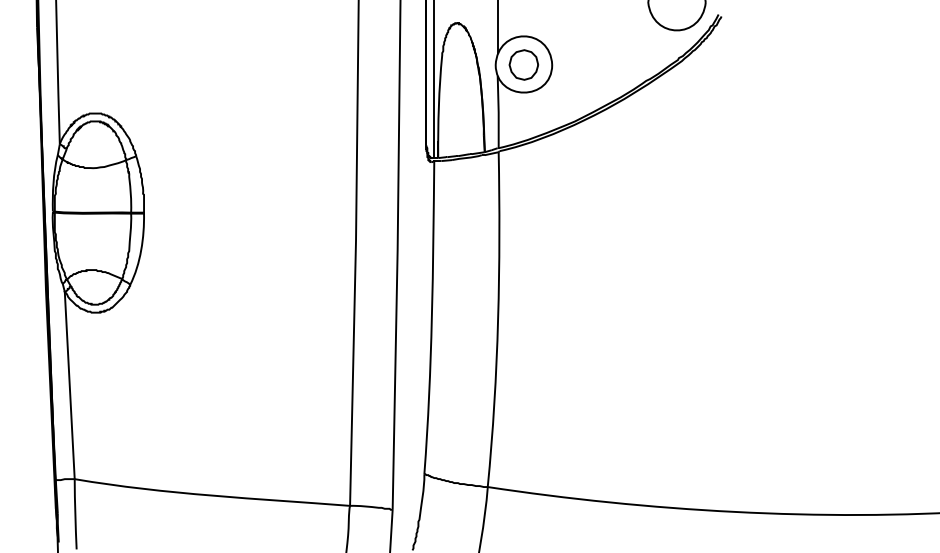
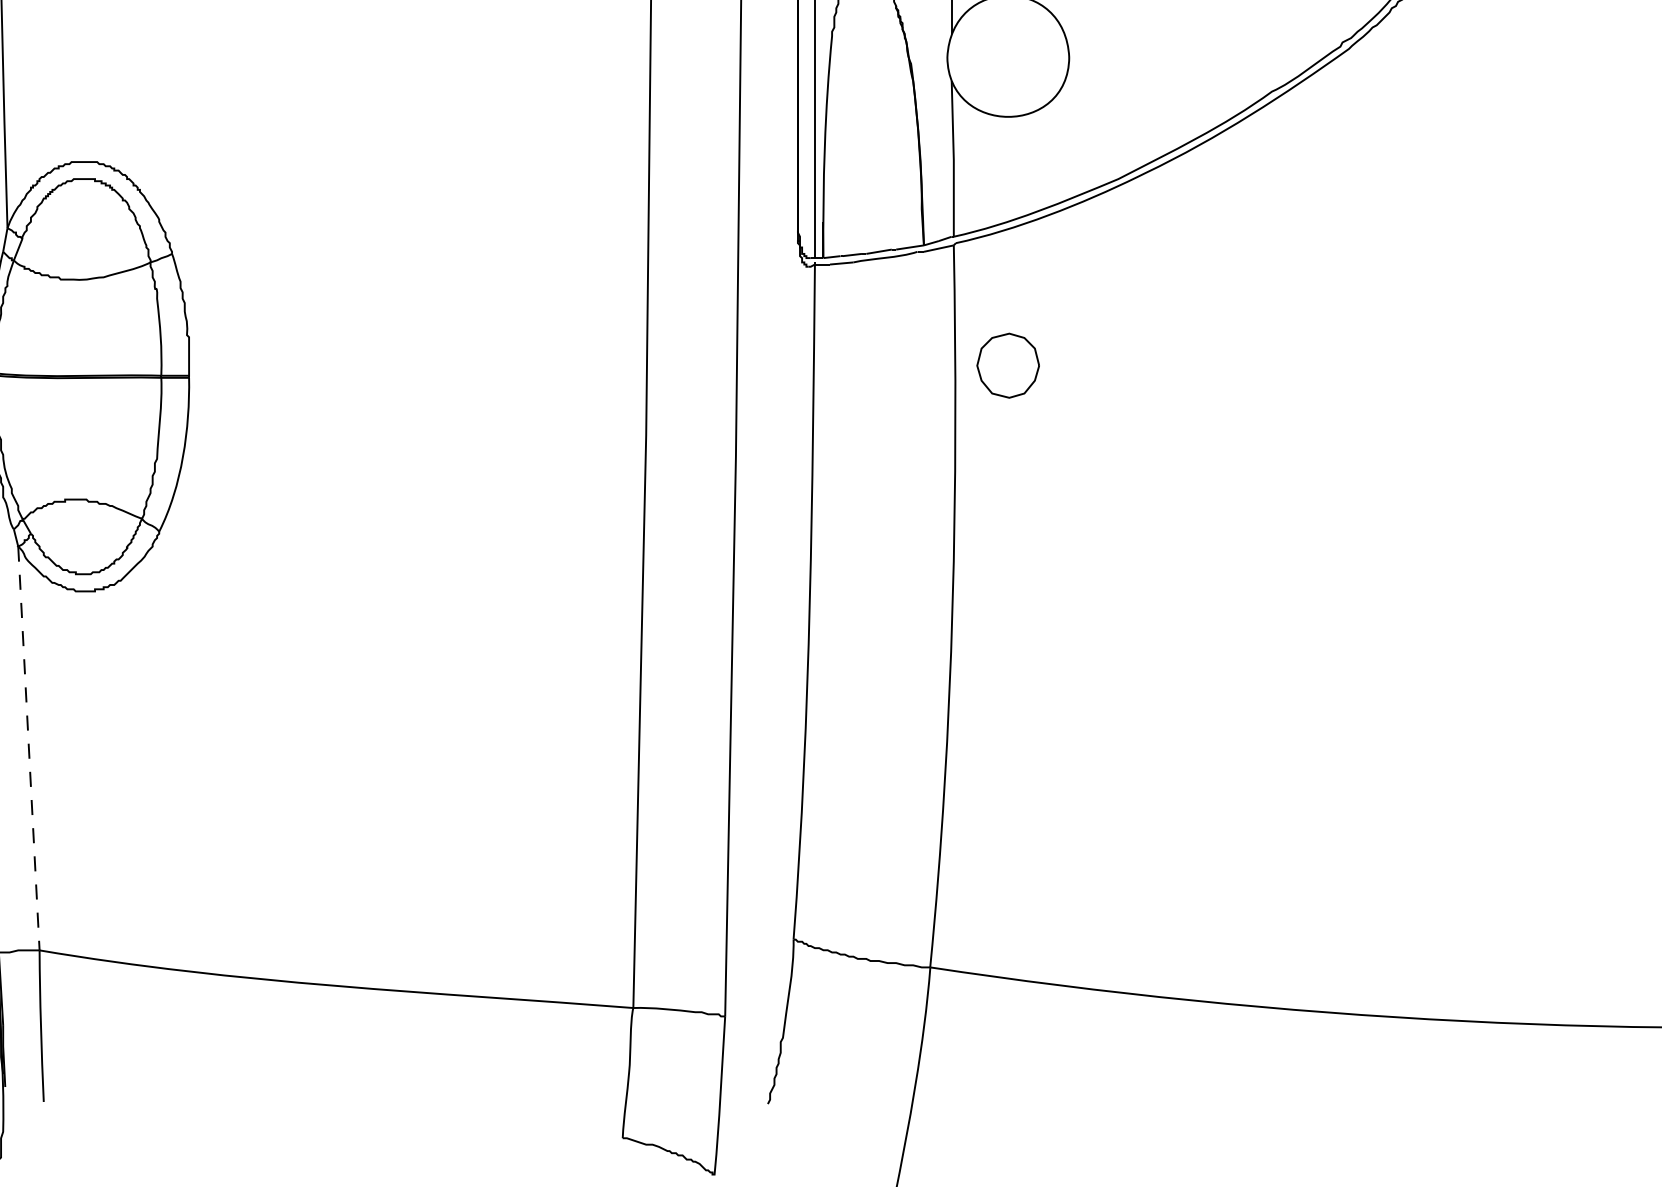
part: (523, 64) -> (1007, 364), moved
line: (69, 385) -> (28, 748), solid -> dashed

